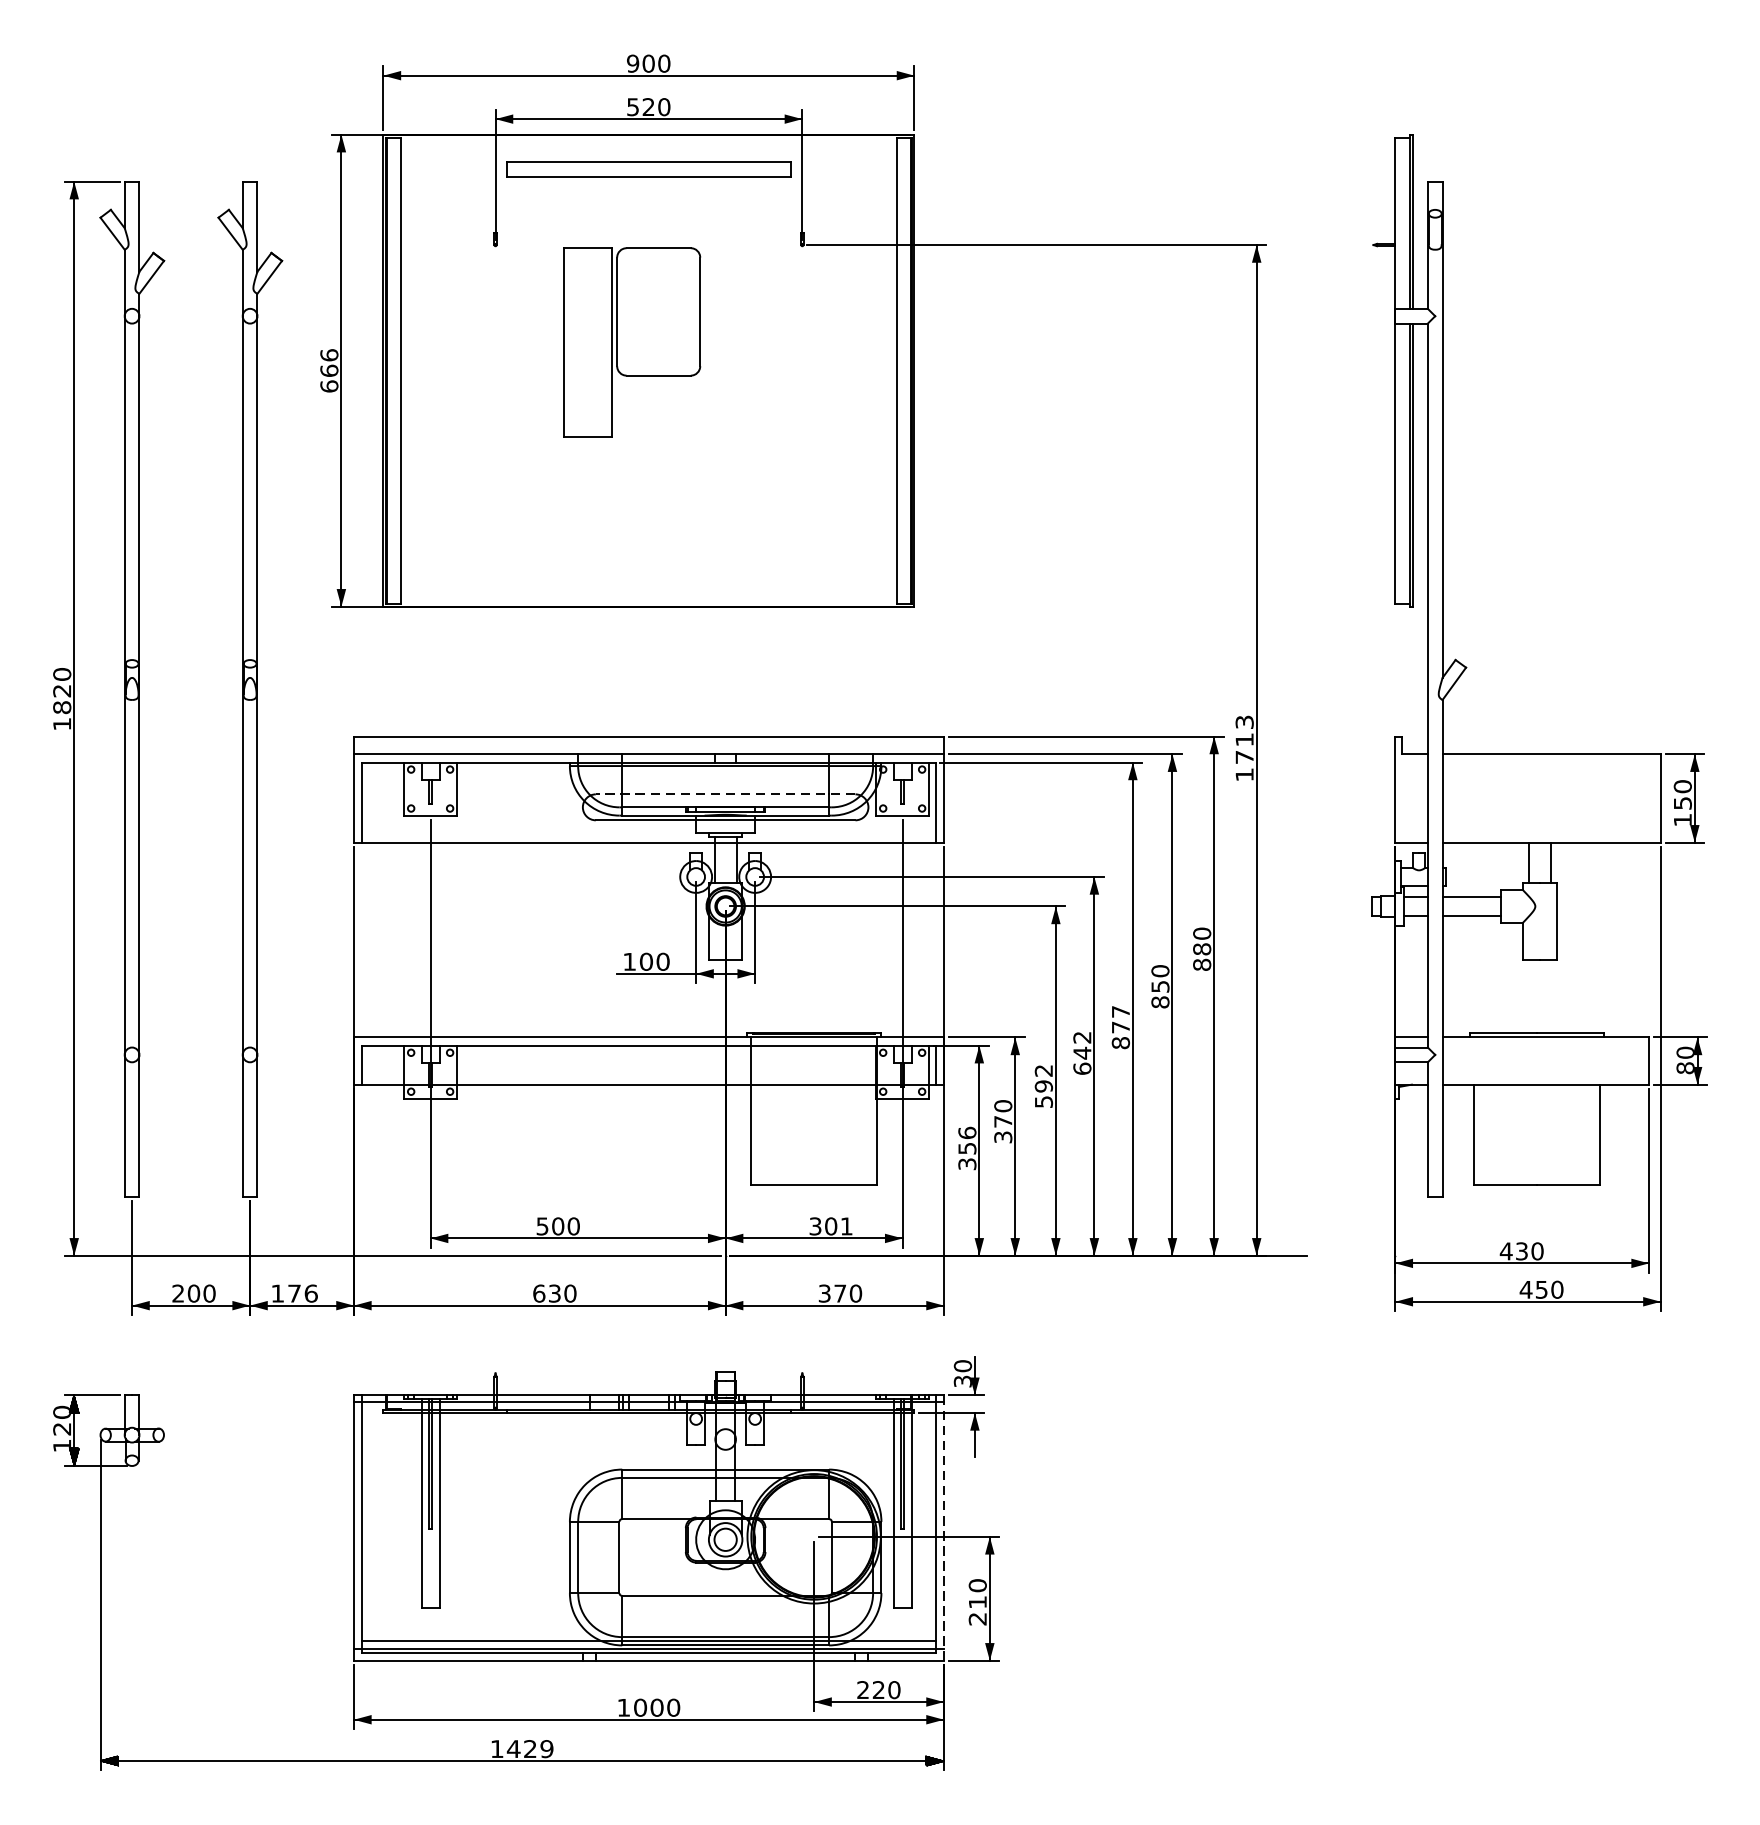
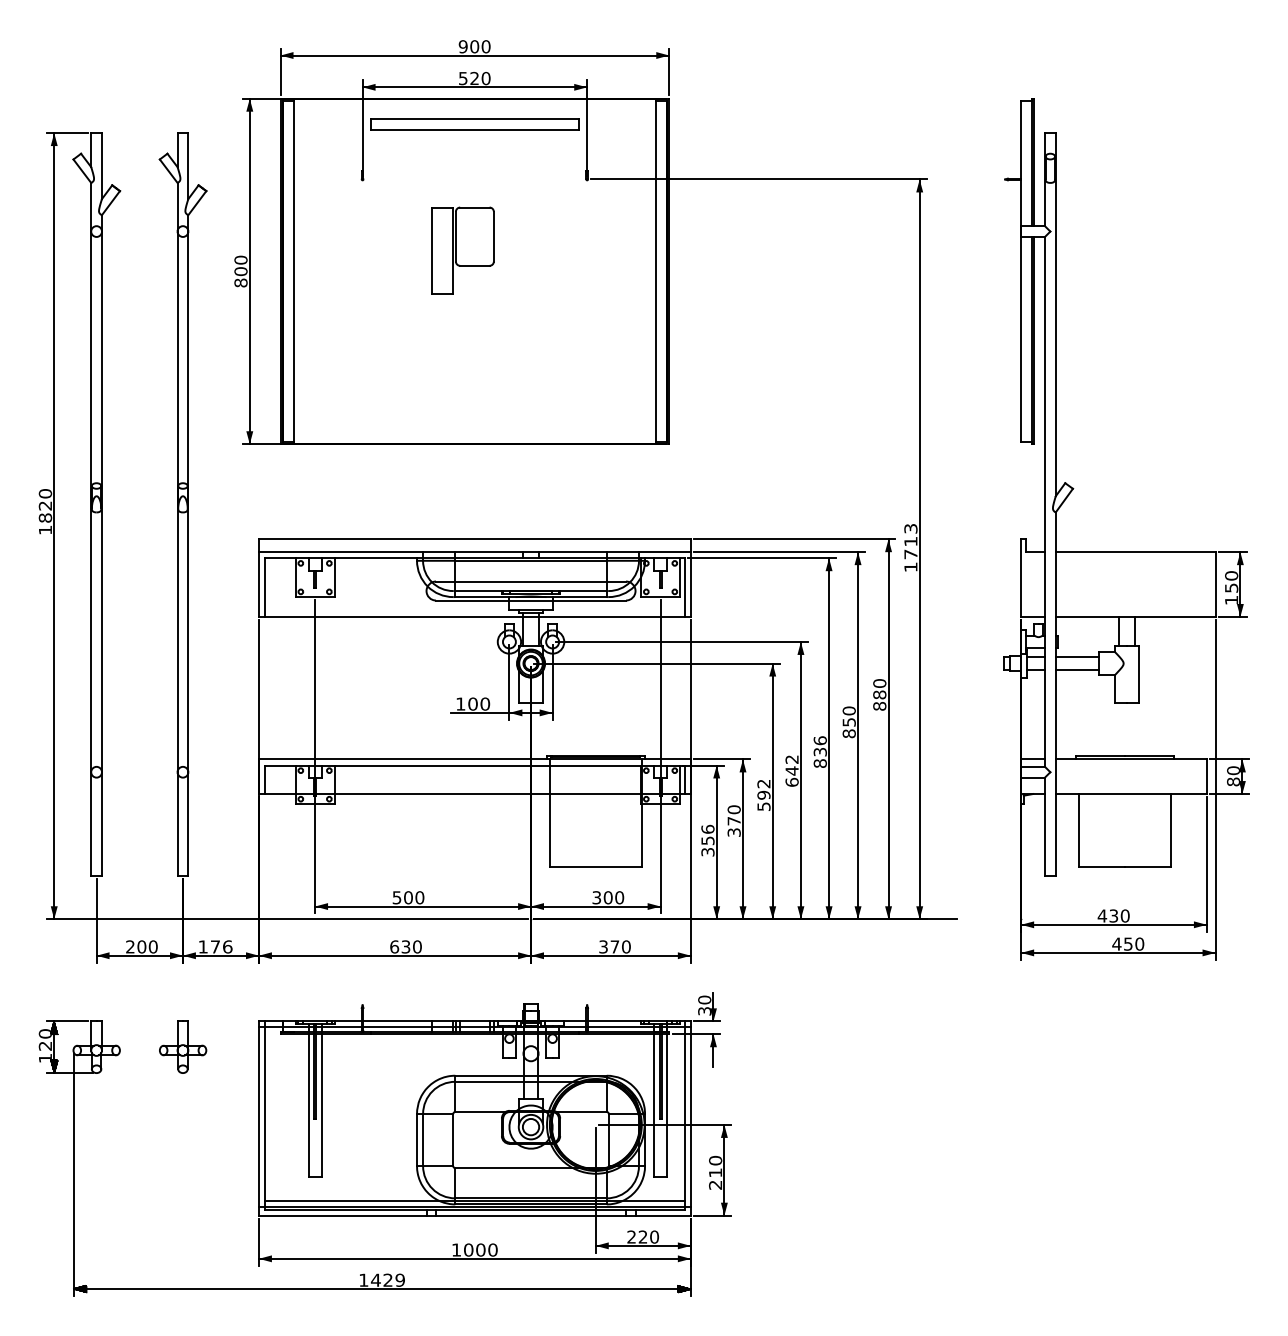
part: (632, 342) -> (462, 250), size x0.62
text: (328, 370) -> (240, 271), 666 -> 800
line: (724, 794) -> (530, 581), dashed -> solid
text: (1119, 1019) -> (819, 746), 877 -> 836
text: (846, 1226) -> (619, 897), 301 -> 300
part: (250, 1429) -> (183, 1046), added
line: (943, 1532) -> (690, 1121), dashed -> solid

